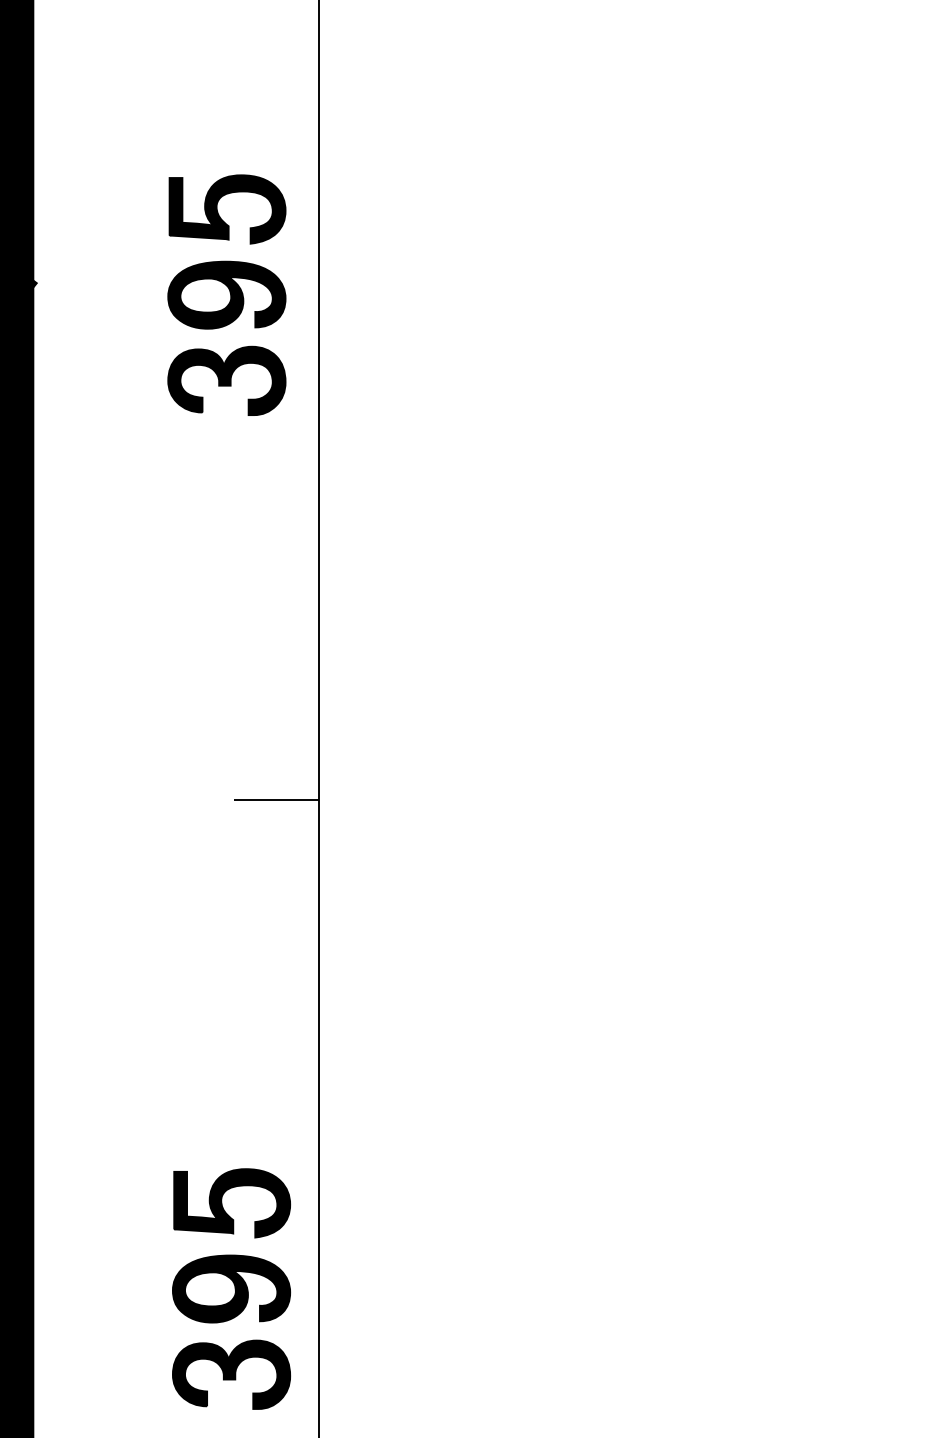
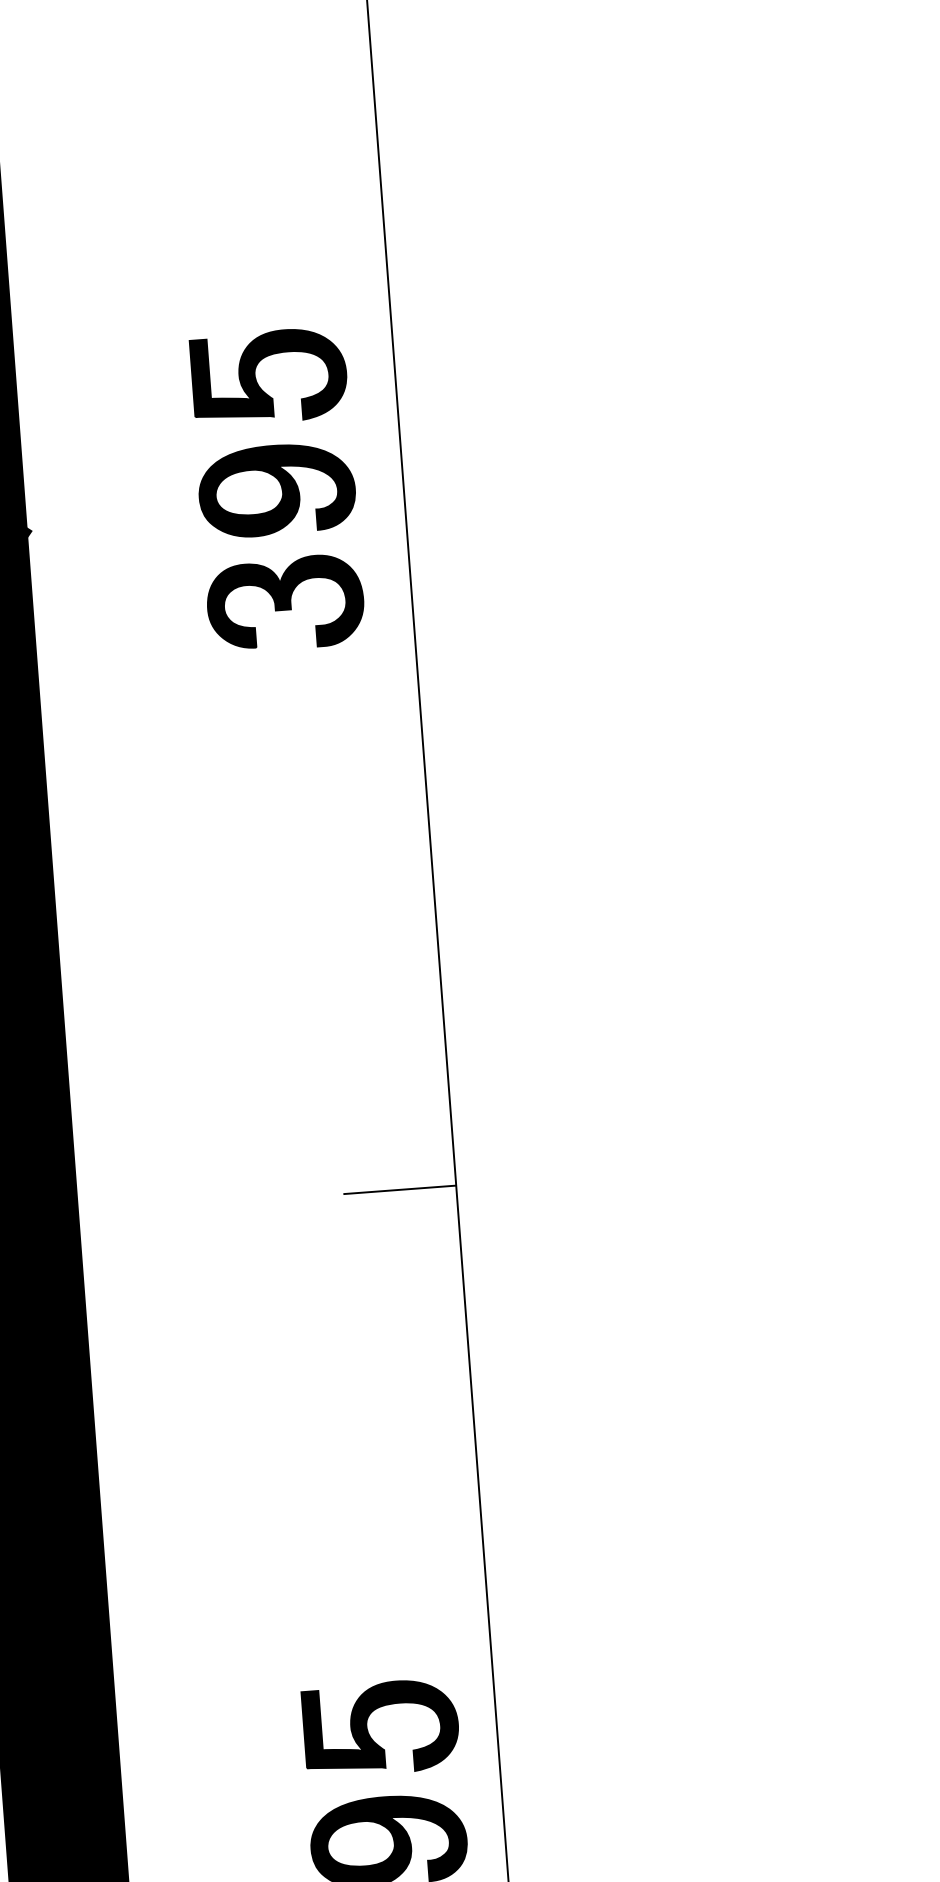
part: (226, 294) -> (276, 489), moved

